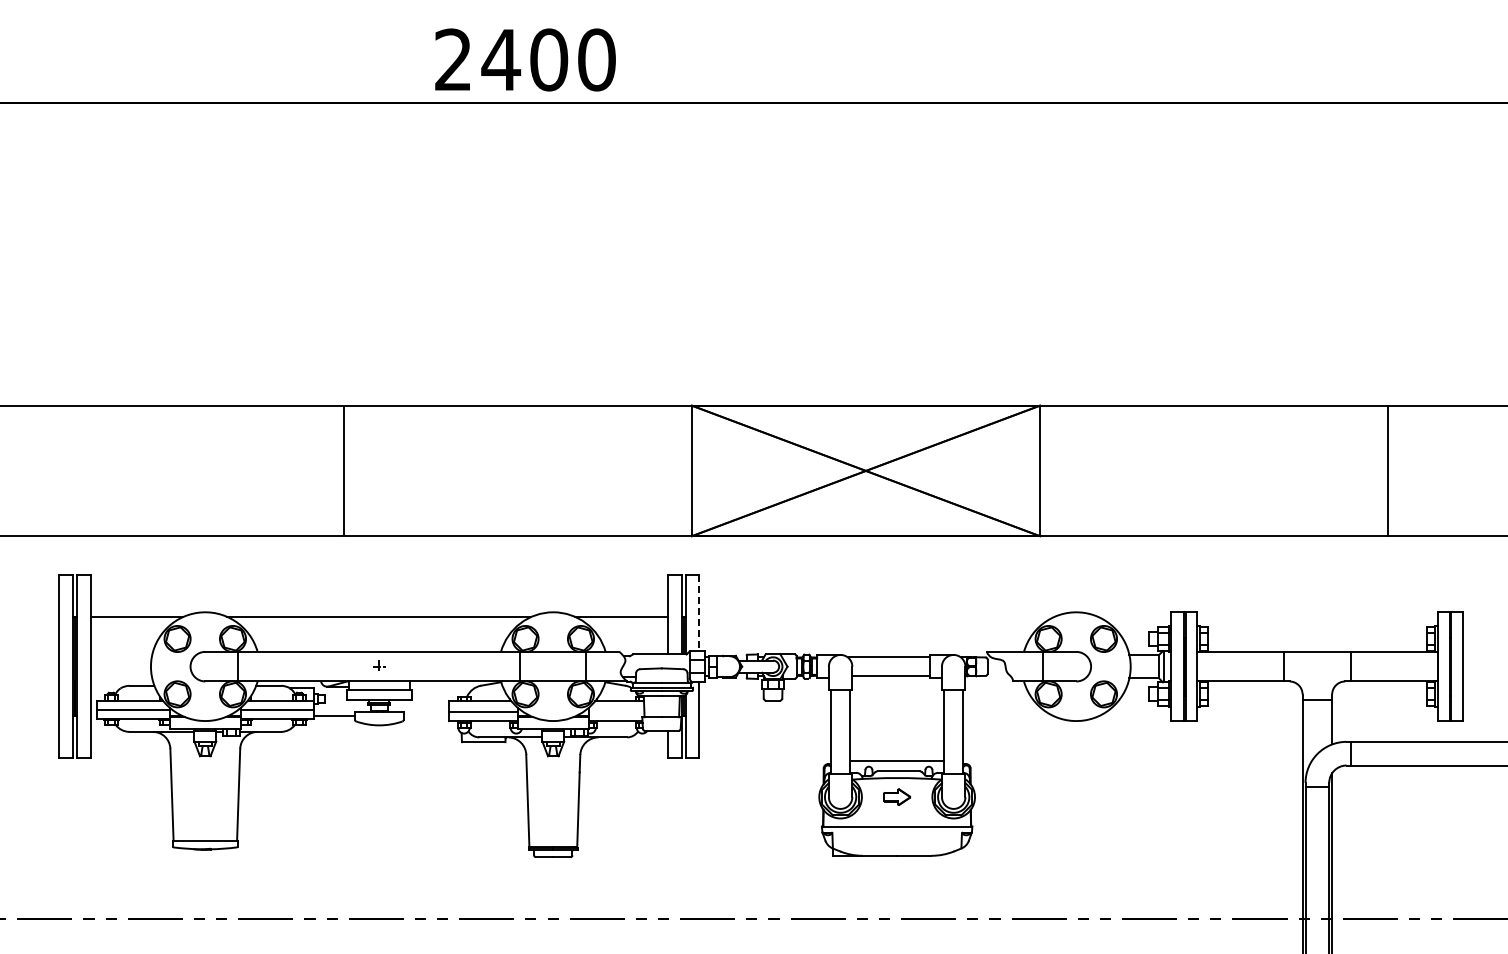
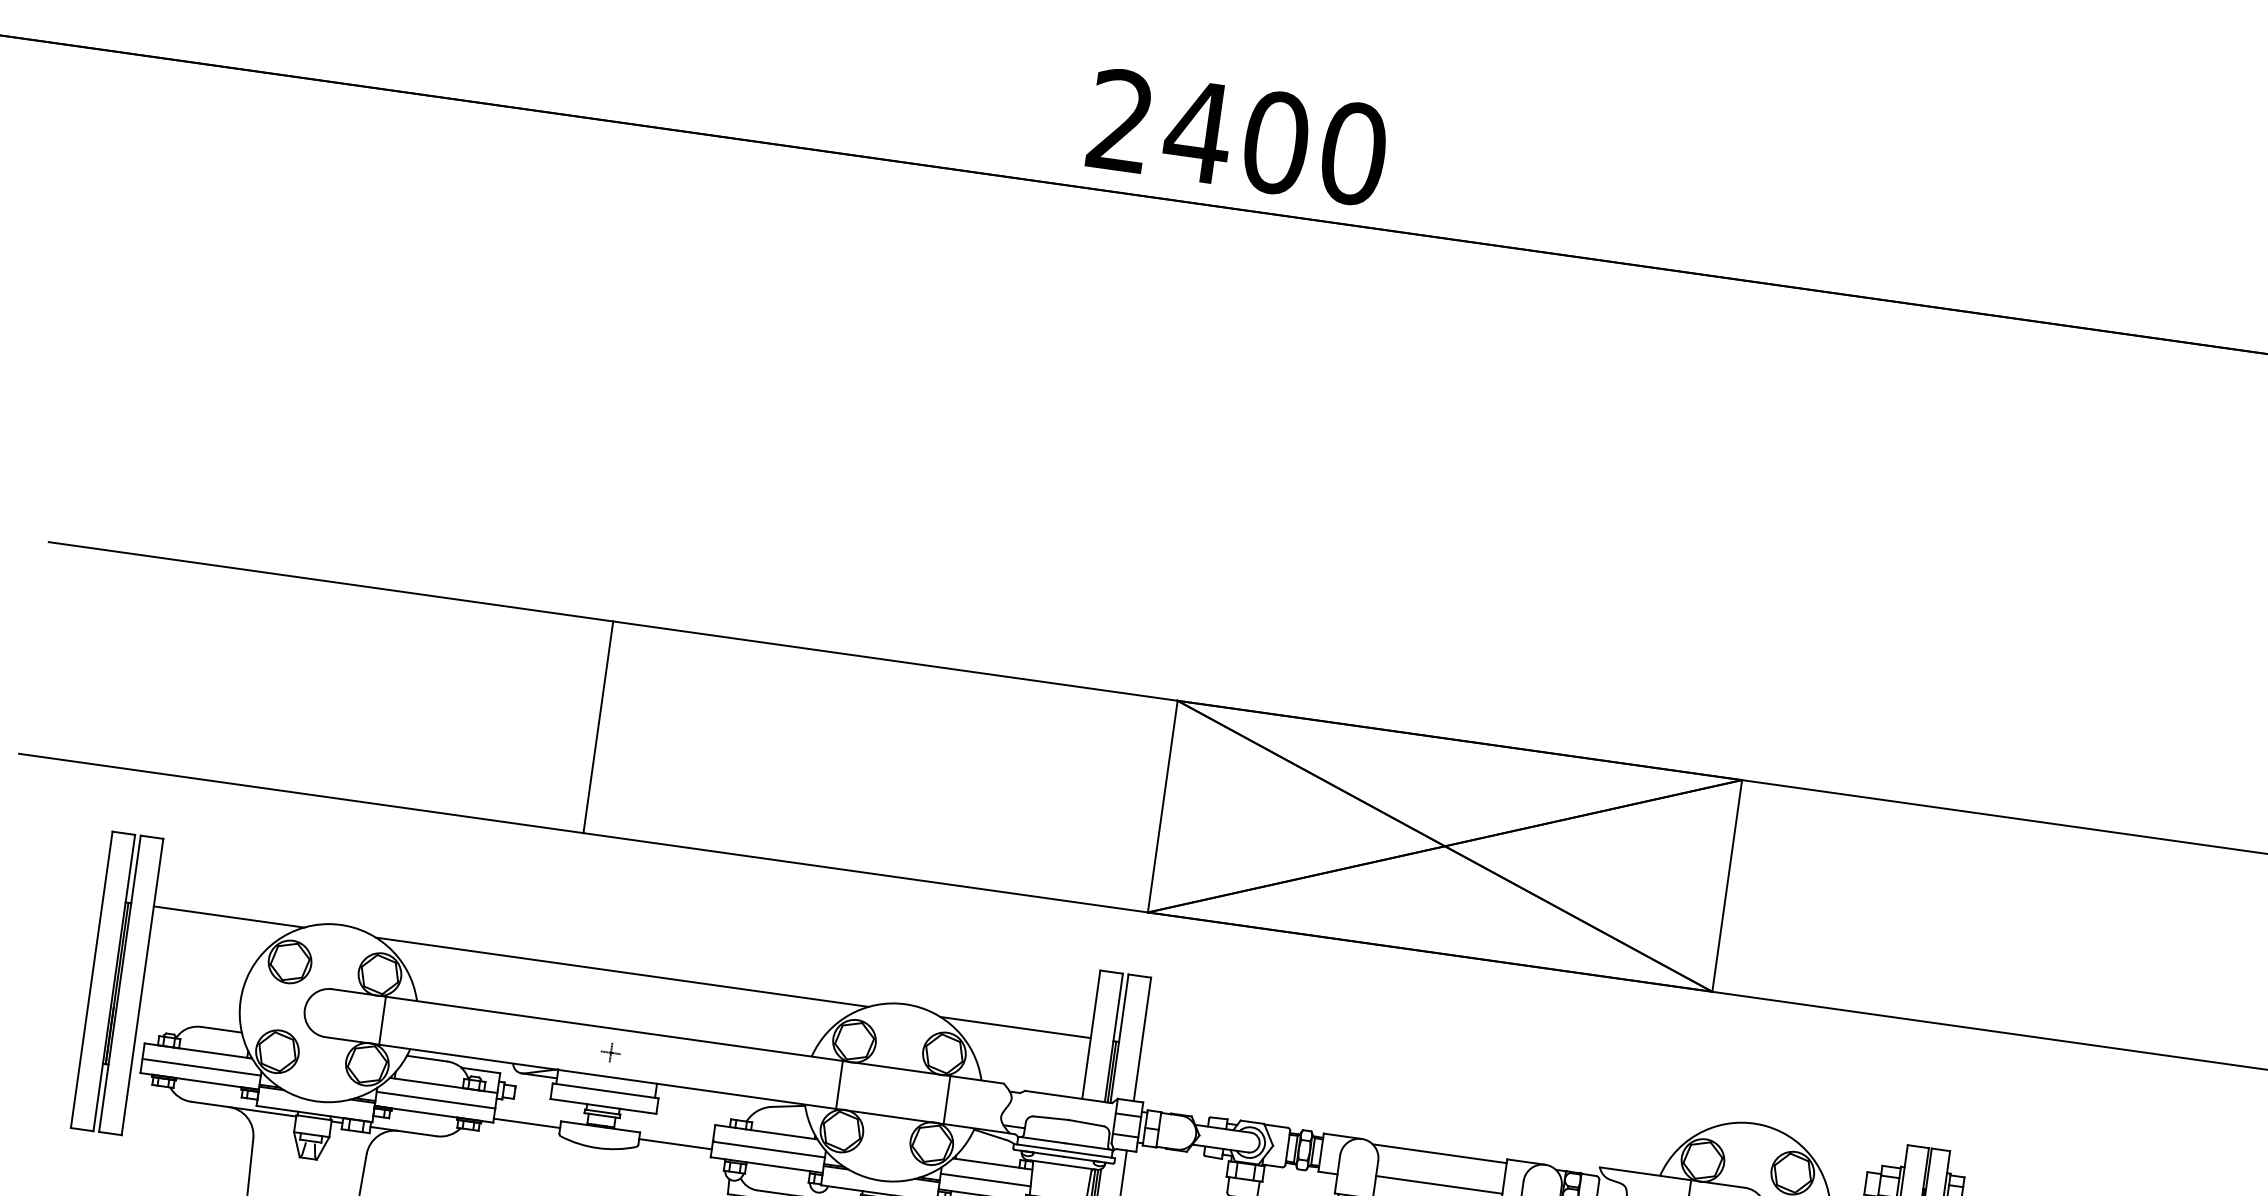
text: (525, 59) -> (1237, 136), moved
line: (699, 613) -> (1142, 1039), dashed -> solid
line: (616, 711) -> (985, 1179), added
line: (425, 716) -> (674, 1144), added

